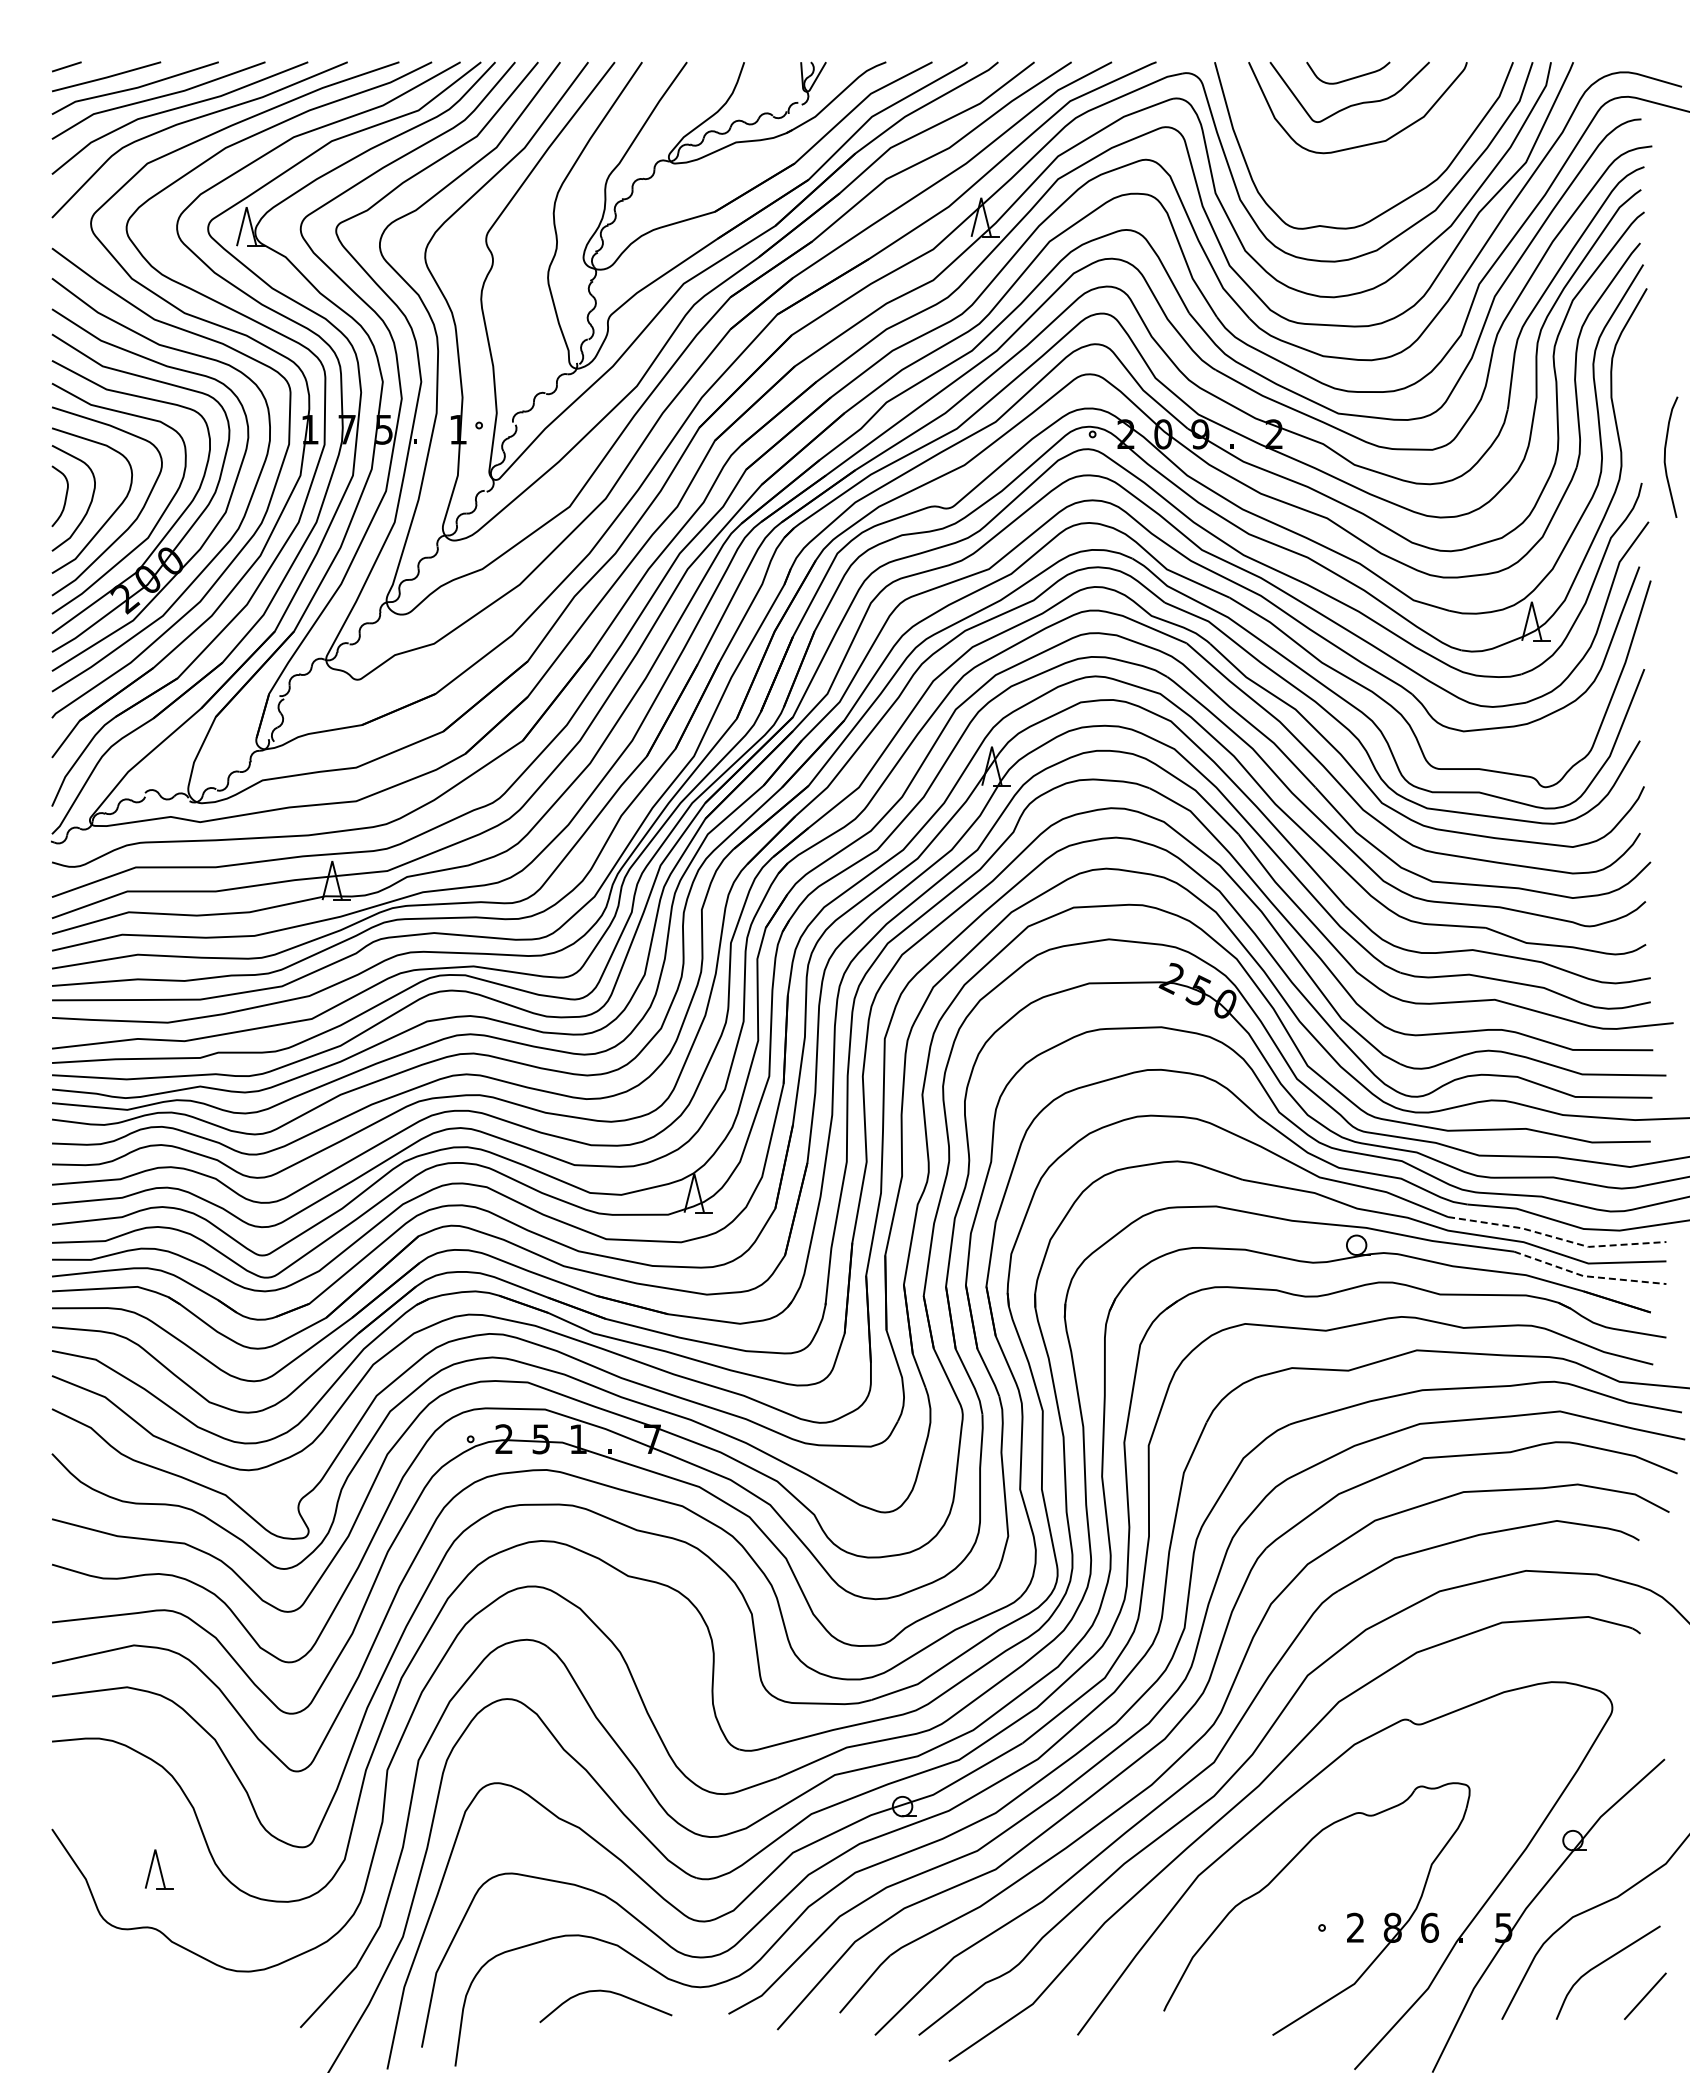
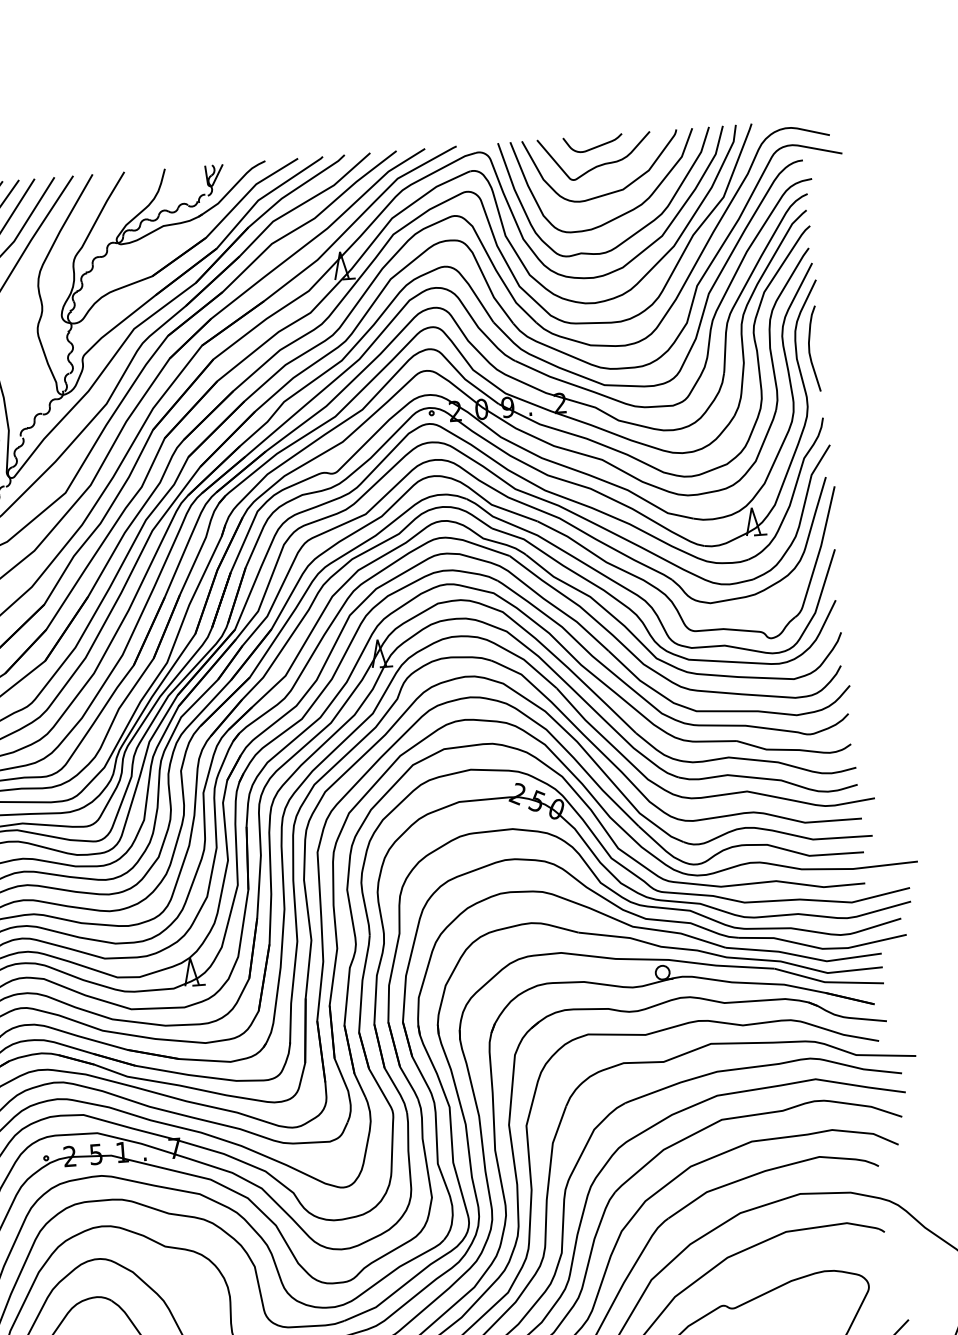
curve: (1381, 175) -> (622, 214), added
curve: (1665, 456) -> (809, 348), moved
line: (1557, 1238) -> (804, 957), dashed -> solid
line: (1588, 1276) -> (828, 982), dashed -> solid

